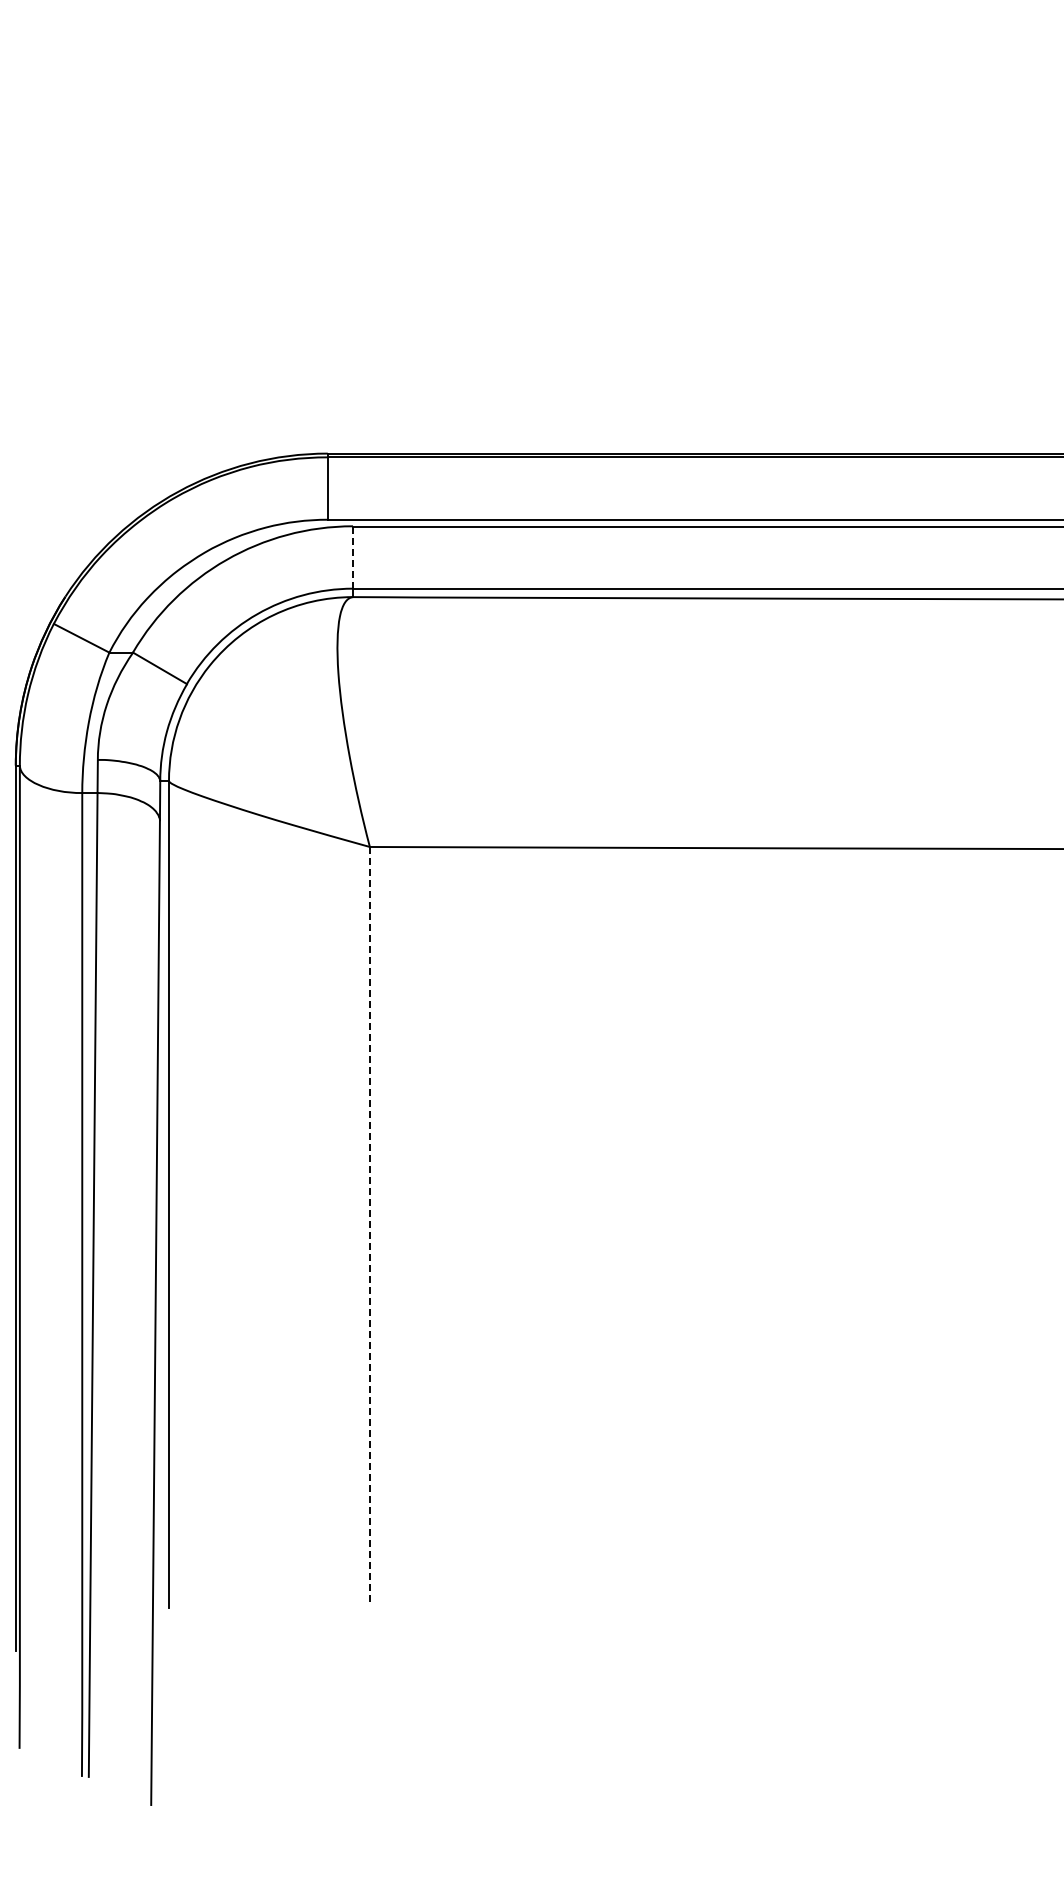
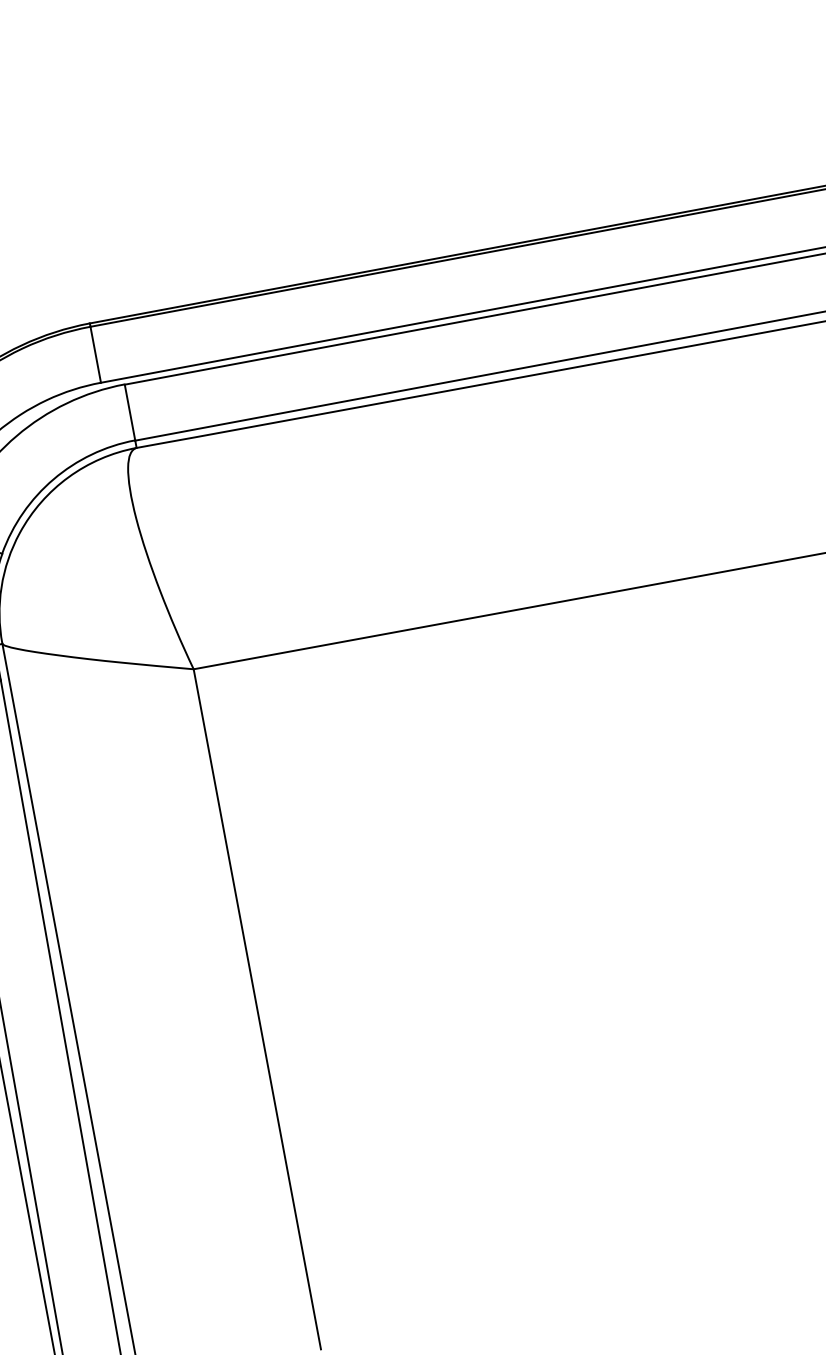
line: (353, 557) -> (130, 412), dashed -> solid
line: (369, 1226) -> (257, 1009), dashed -> solid

